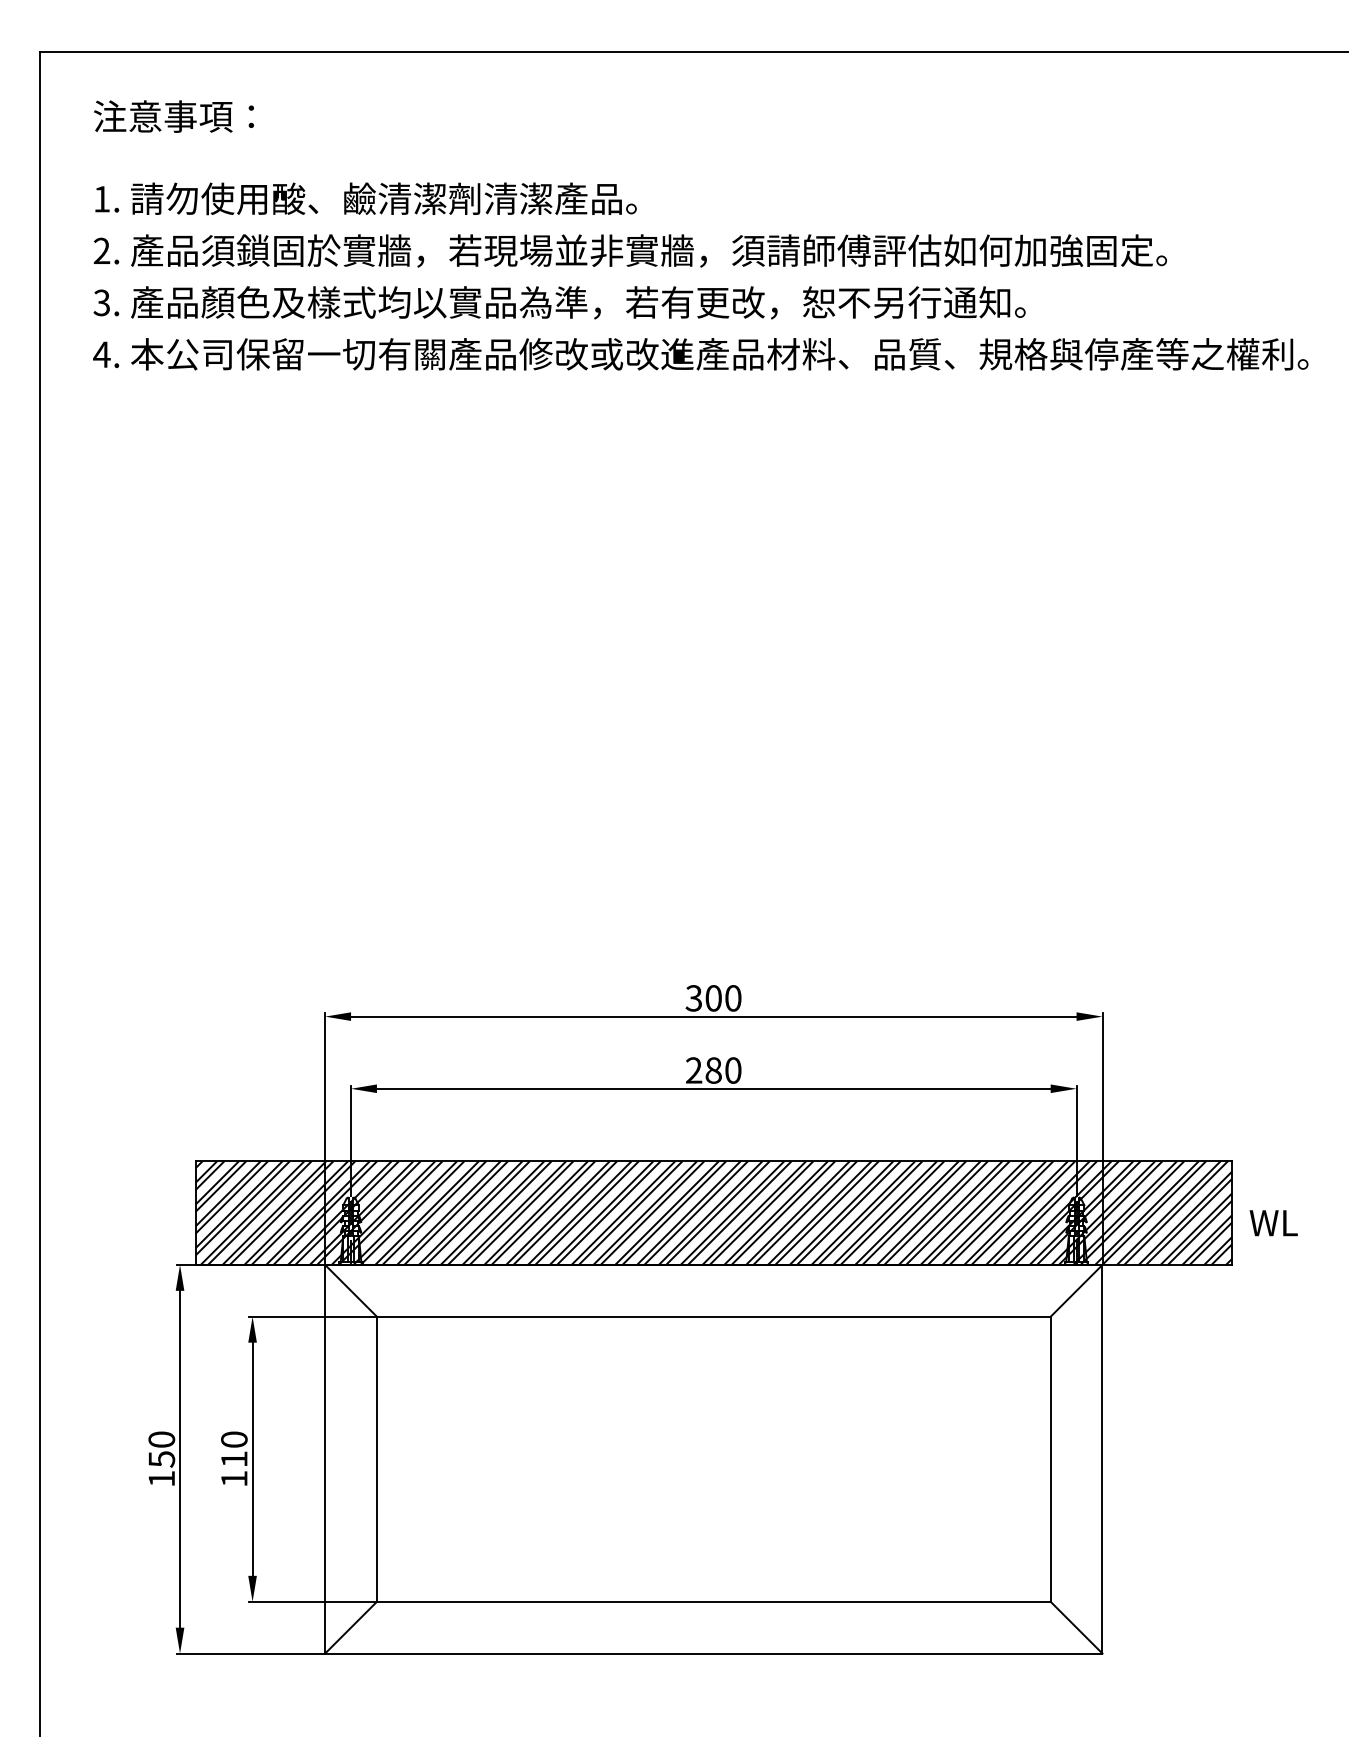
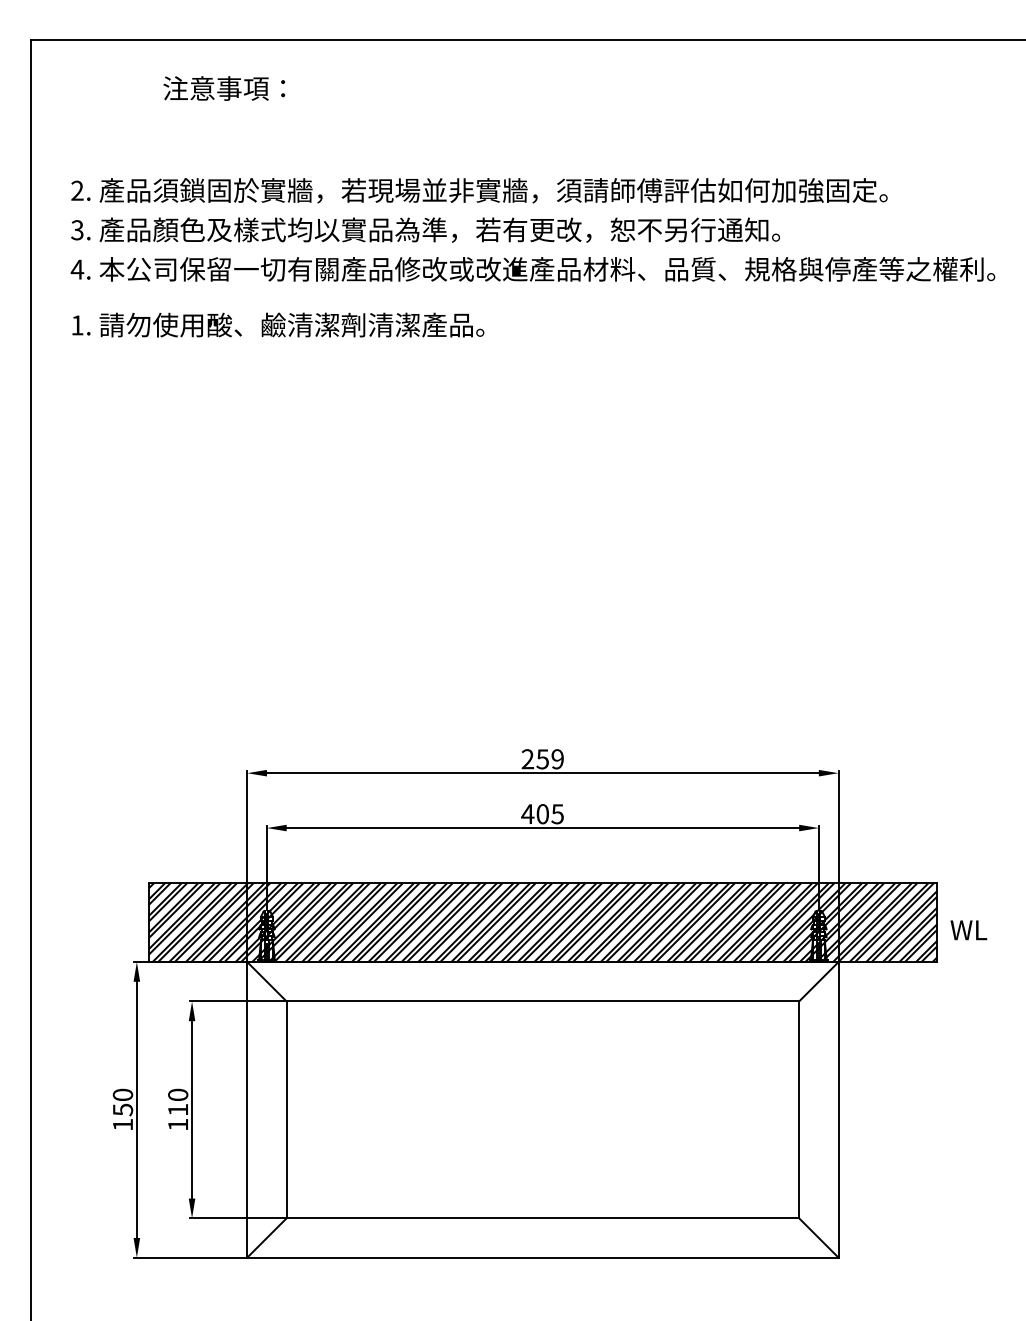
text: (174, 116) -> (224, 88), moved
text: (366, 198) -> (278, 324), moved
text: (713, 998) -> (542, 759), 300 -> 259
text: (713, 1070) -> (542, 814), 280 -> 405

